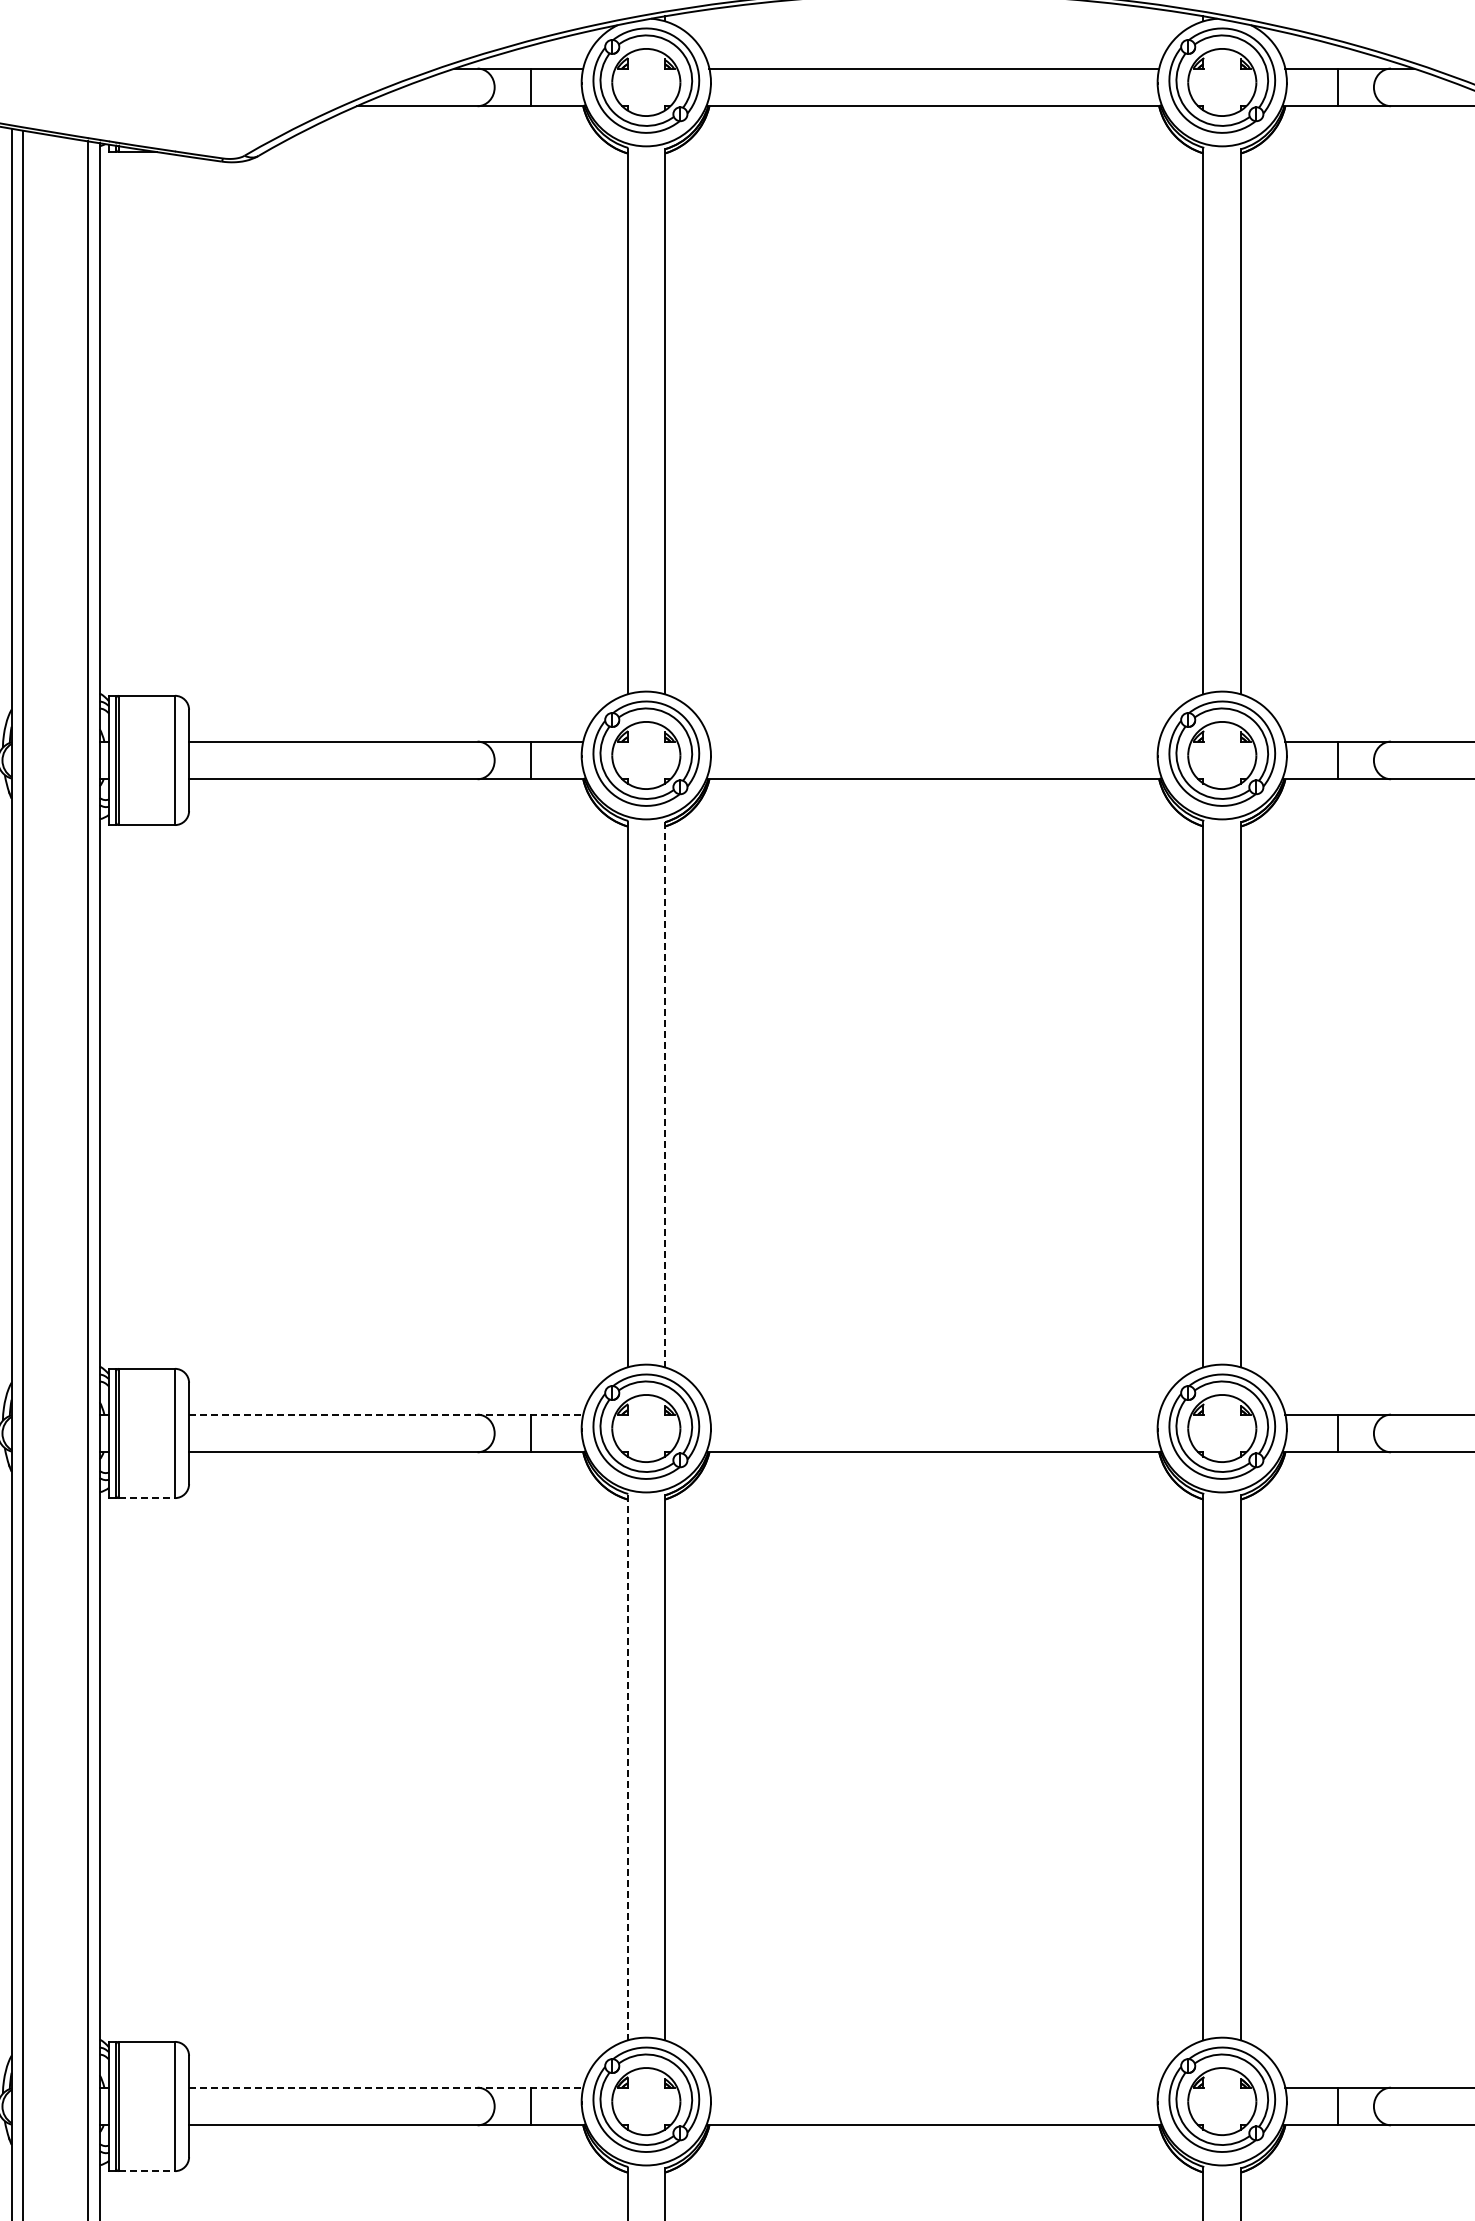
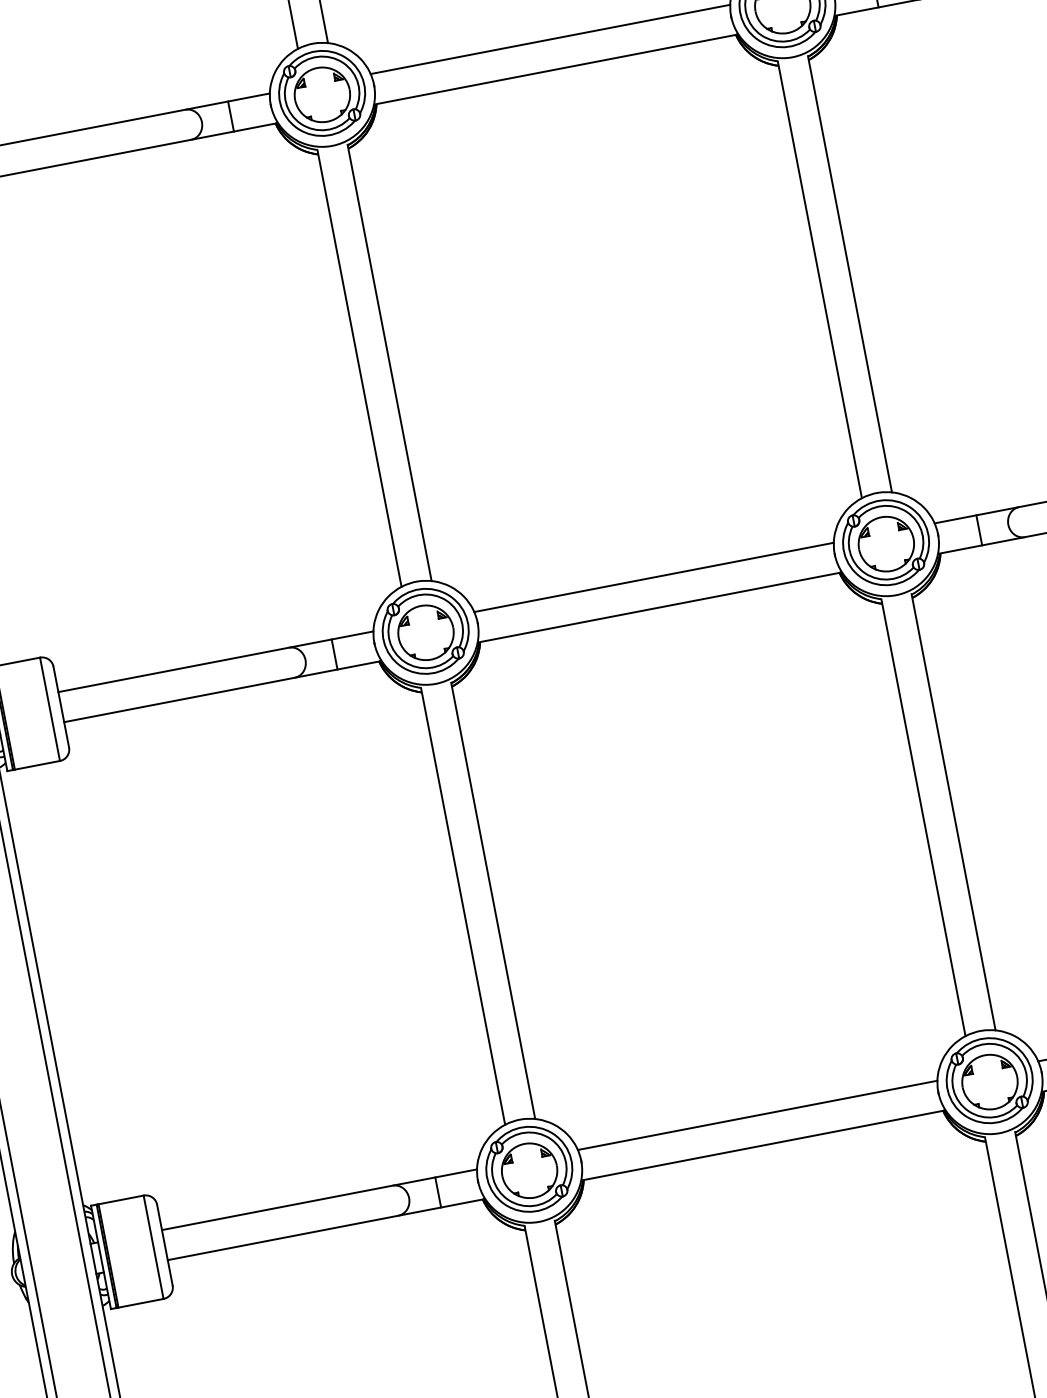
line: (934, 741) -> (550, 39), added
line: (665, 1094) -> (389, 362), dashed -> solid
line: (386, 1414) -> (216, 661), dashed -> solid
line: (934, 1414) -> (654, 577), added
line: (147, 1498) -> (38, 765), dashed -> solid
line: (627, 1767) -> (463, 906), dashed -> solid
line: (386, 2087) -> (319, 1199), dashed -> solid
line: (934, 2087) -> (757, 1115), added
line: (147, 2171) -> (141, 1303), dashed -> solid

